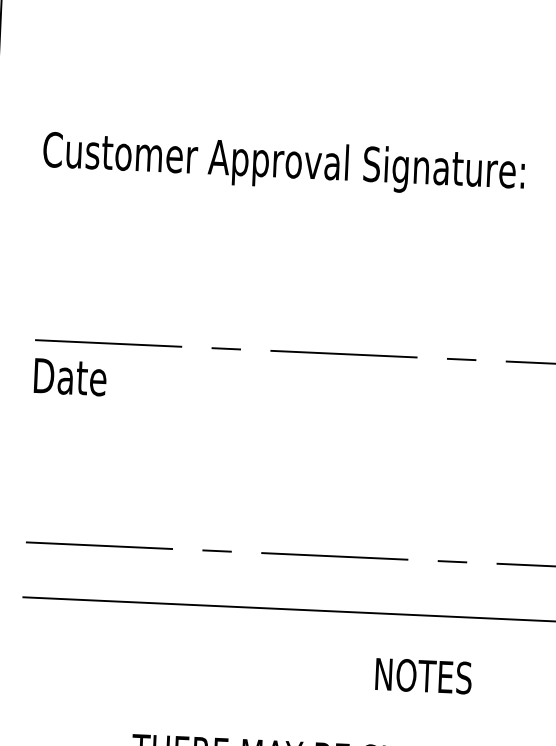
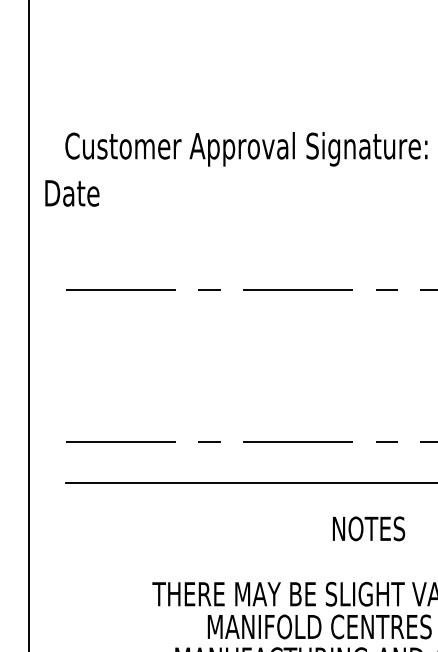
text: (70, 377) -> (72, 193), moved

